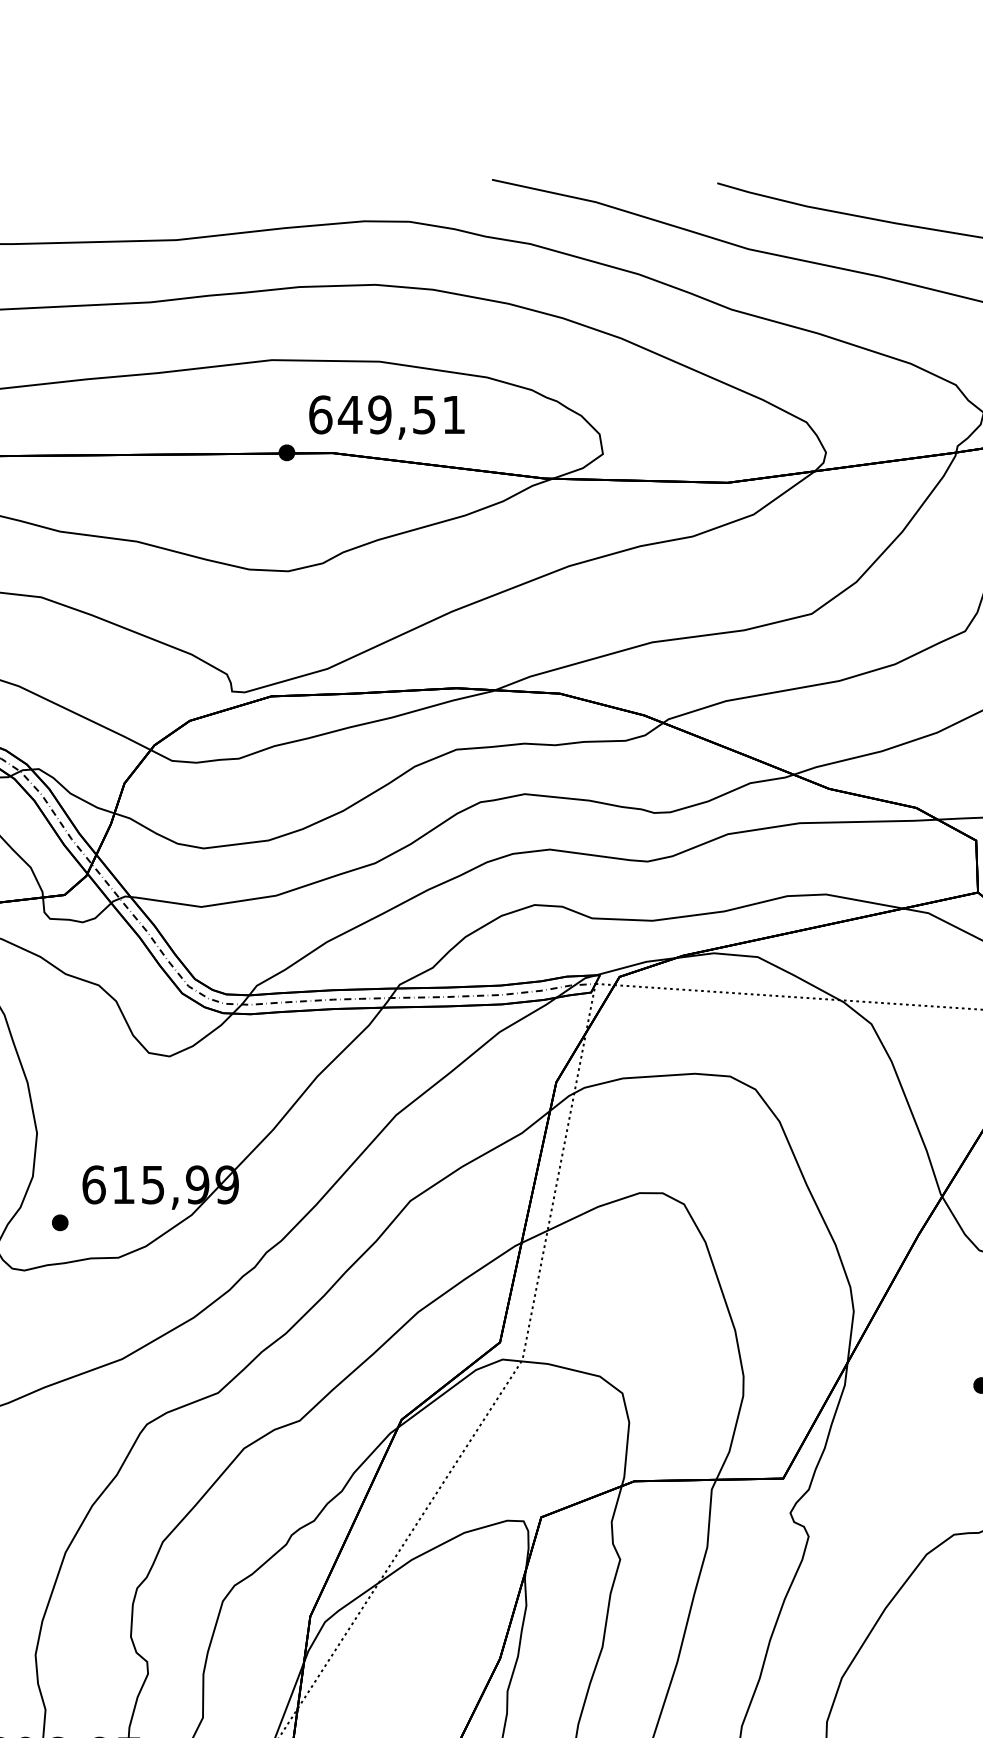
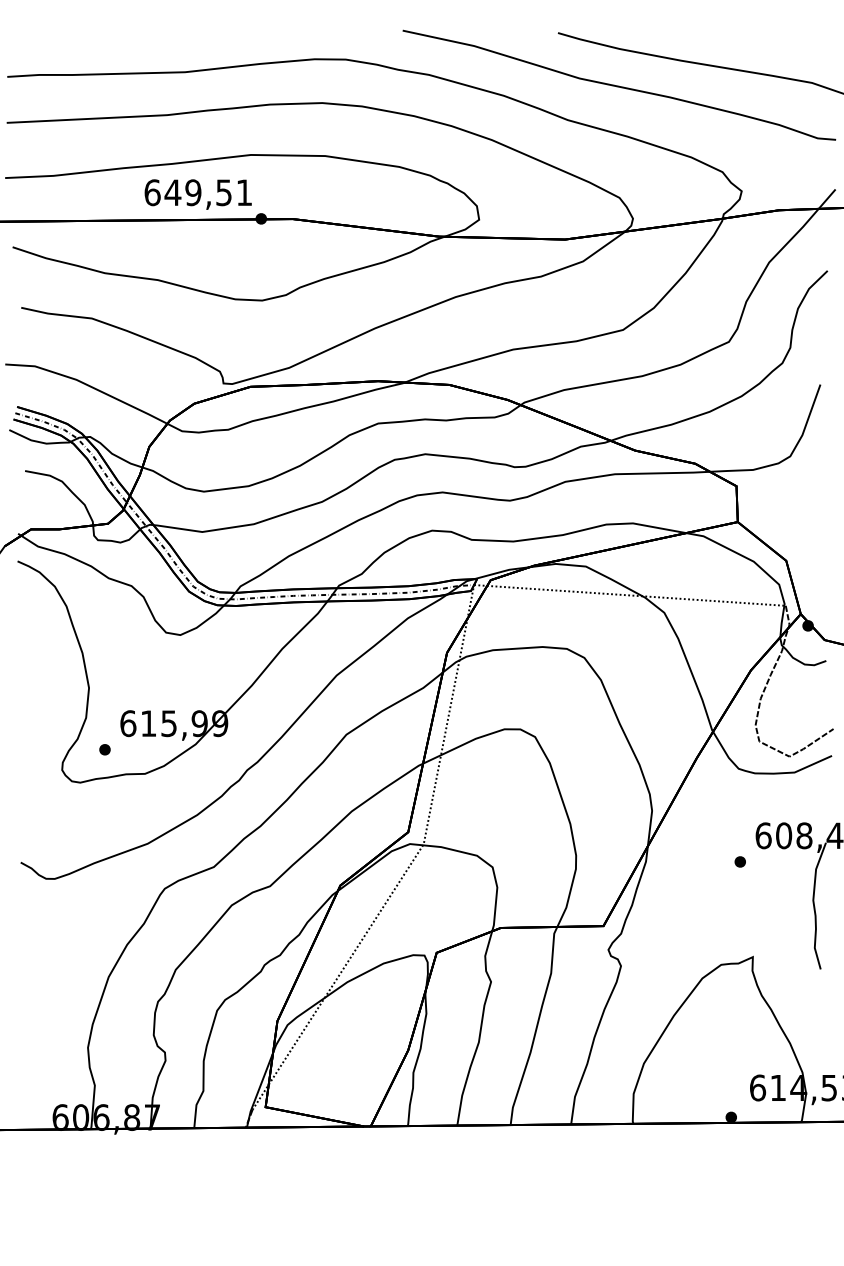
text: (385, 417) -> (197, 194), moved

